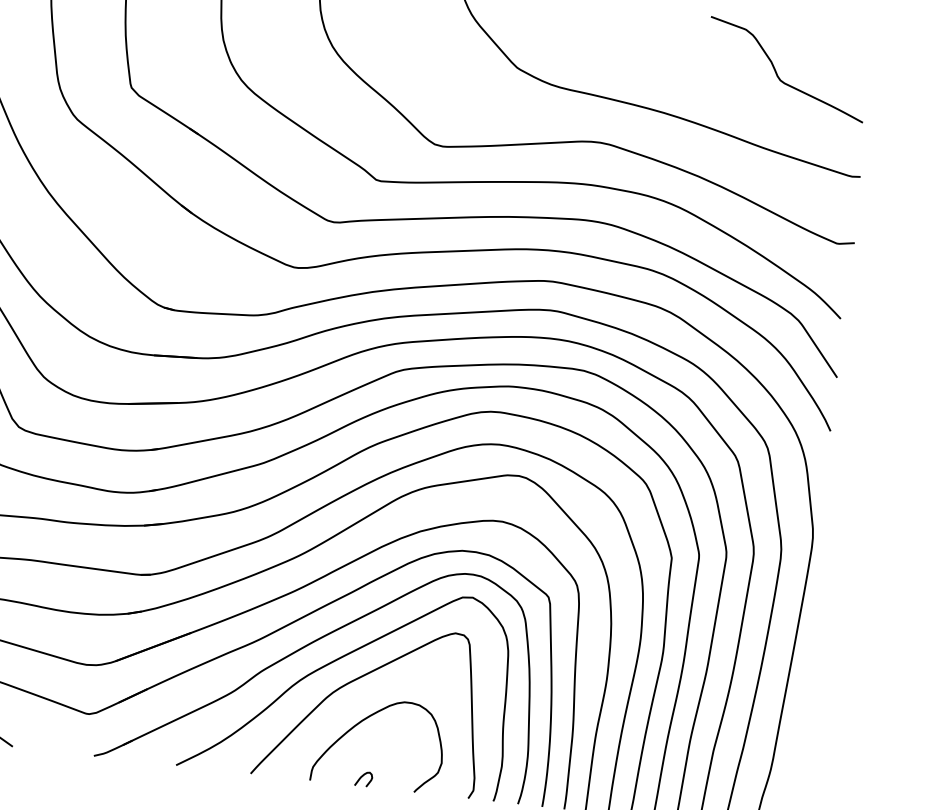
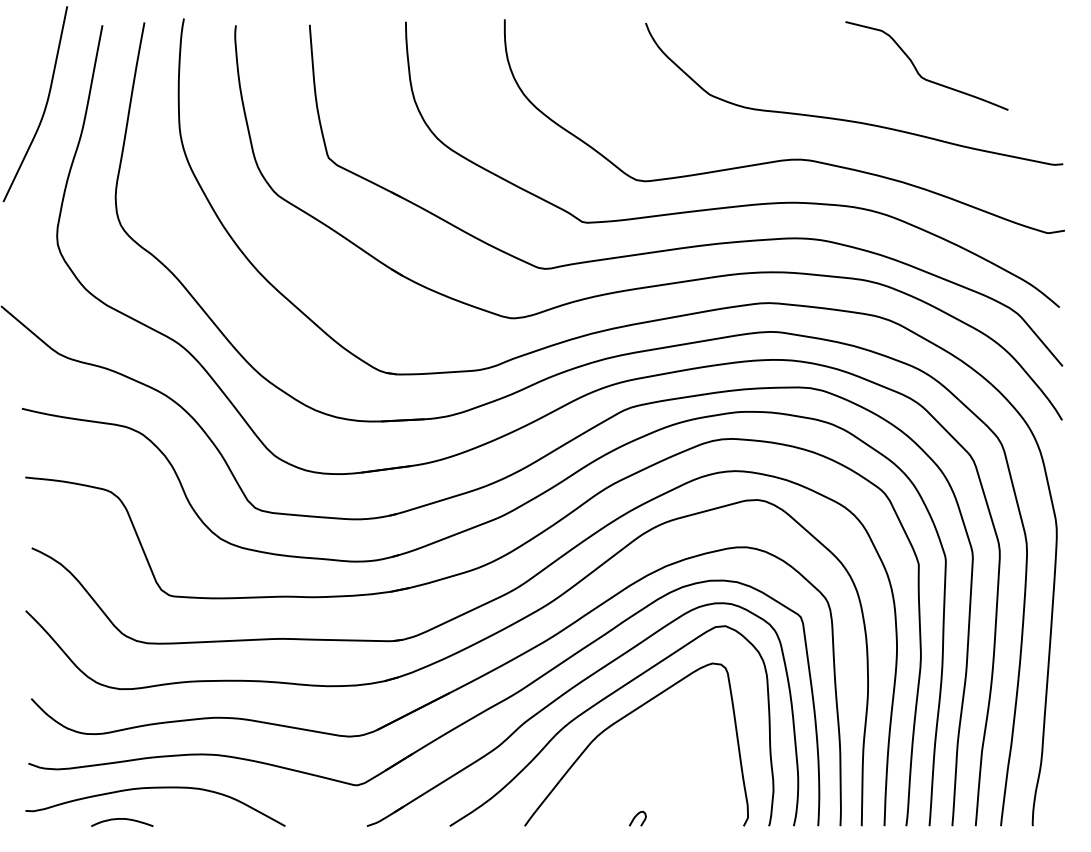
curve: (777, 72) -> (917, 69), moved
curve: (366, 719) -> (633, 759), removed

